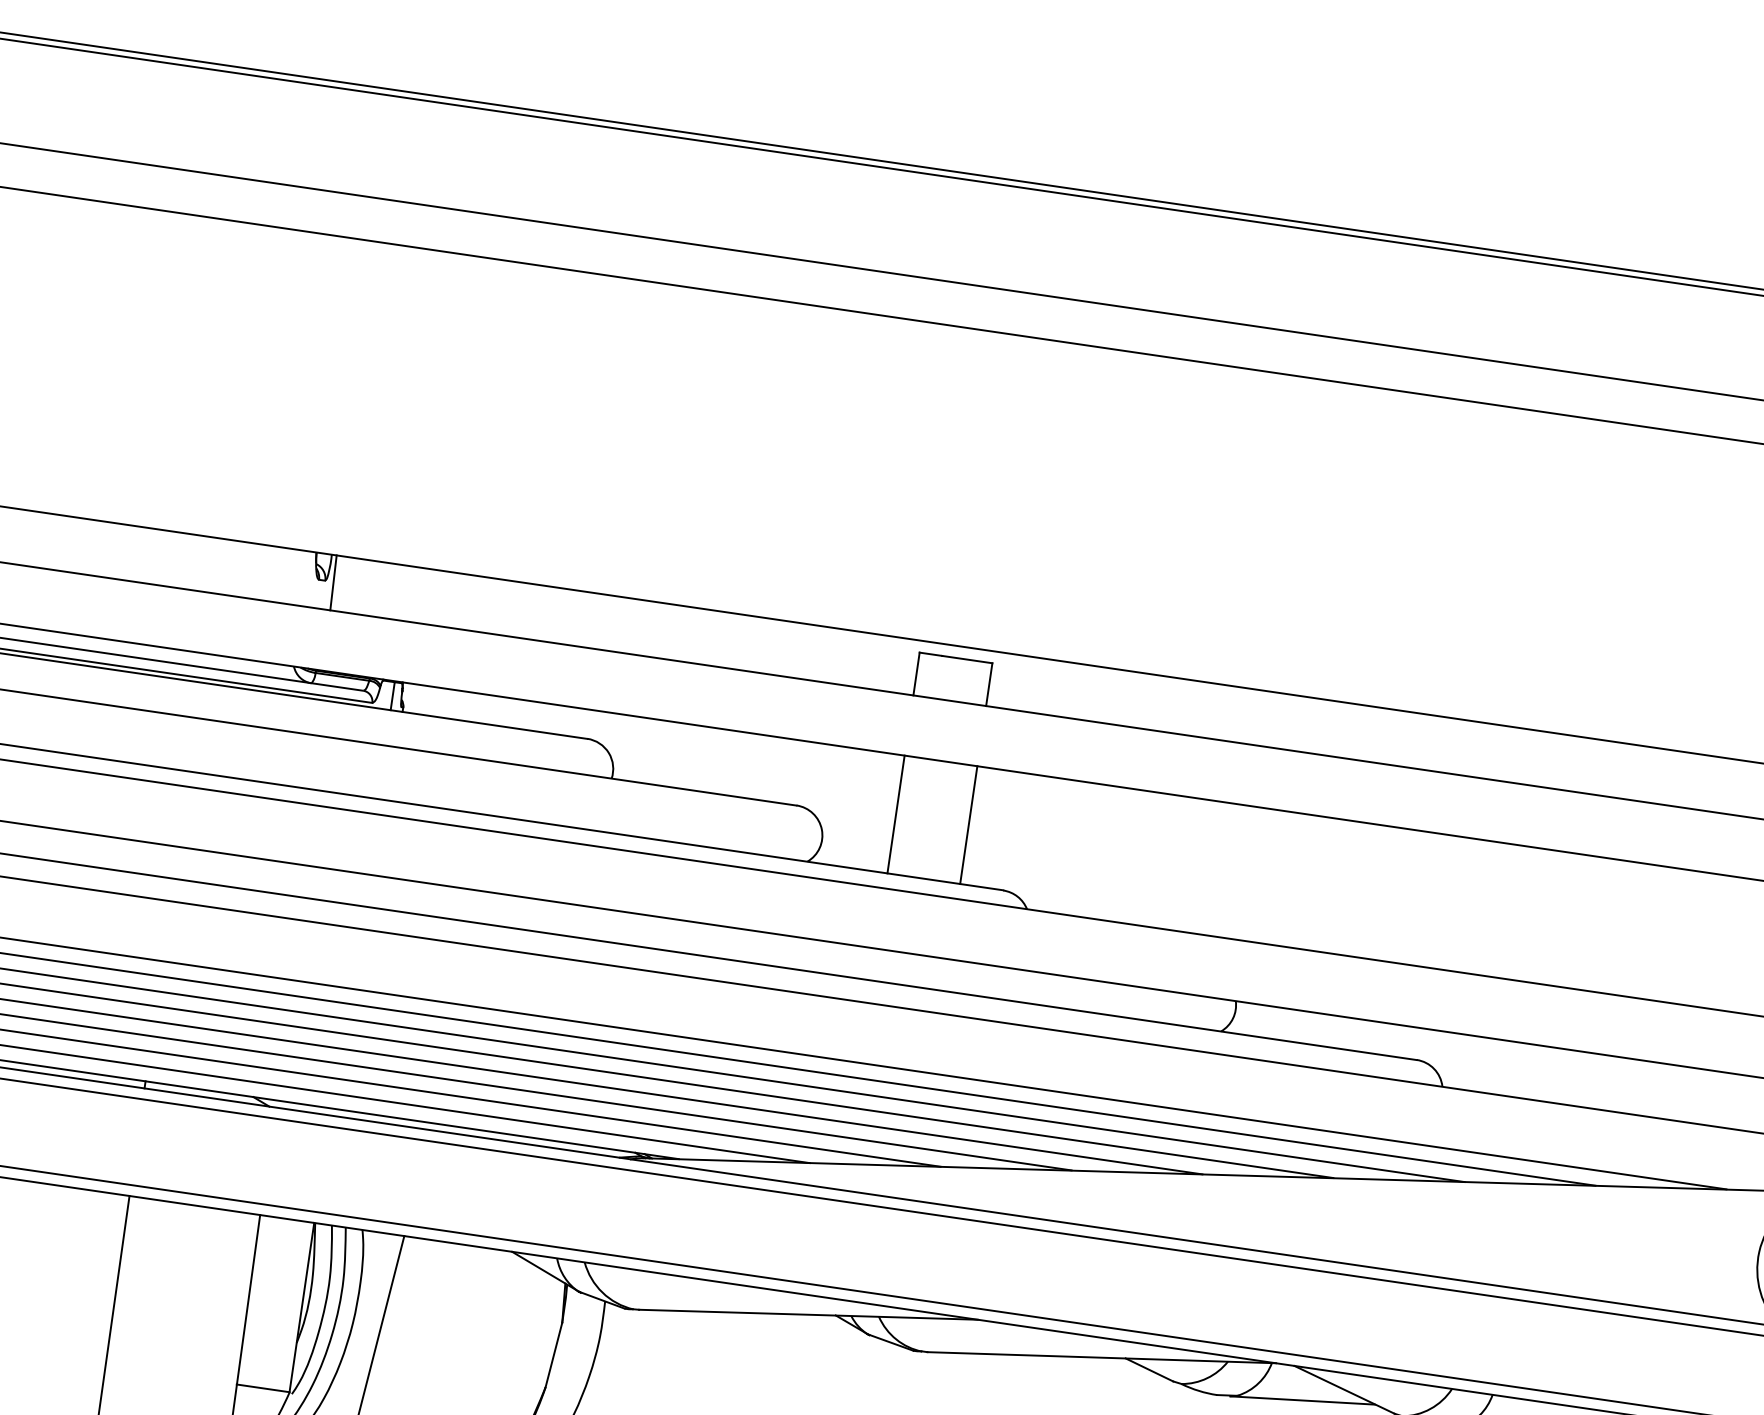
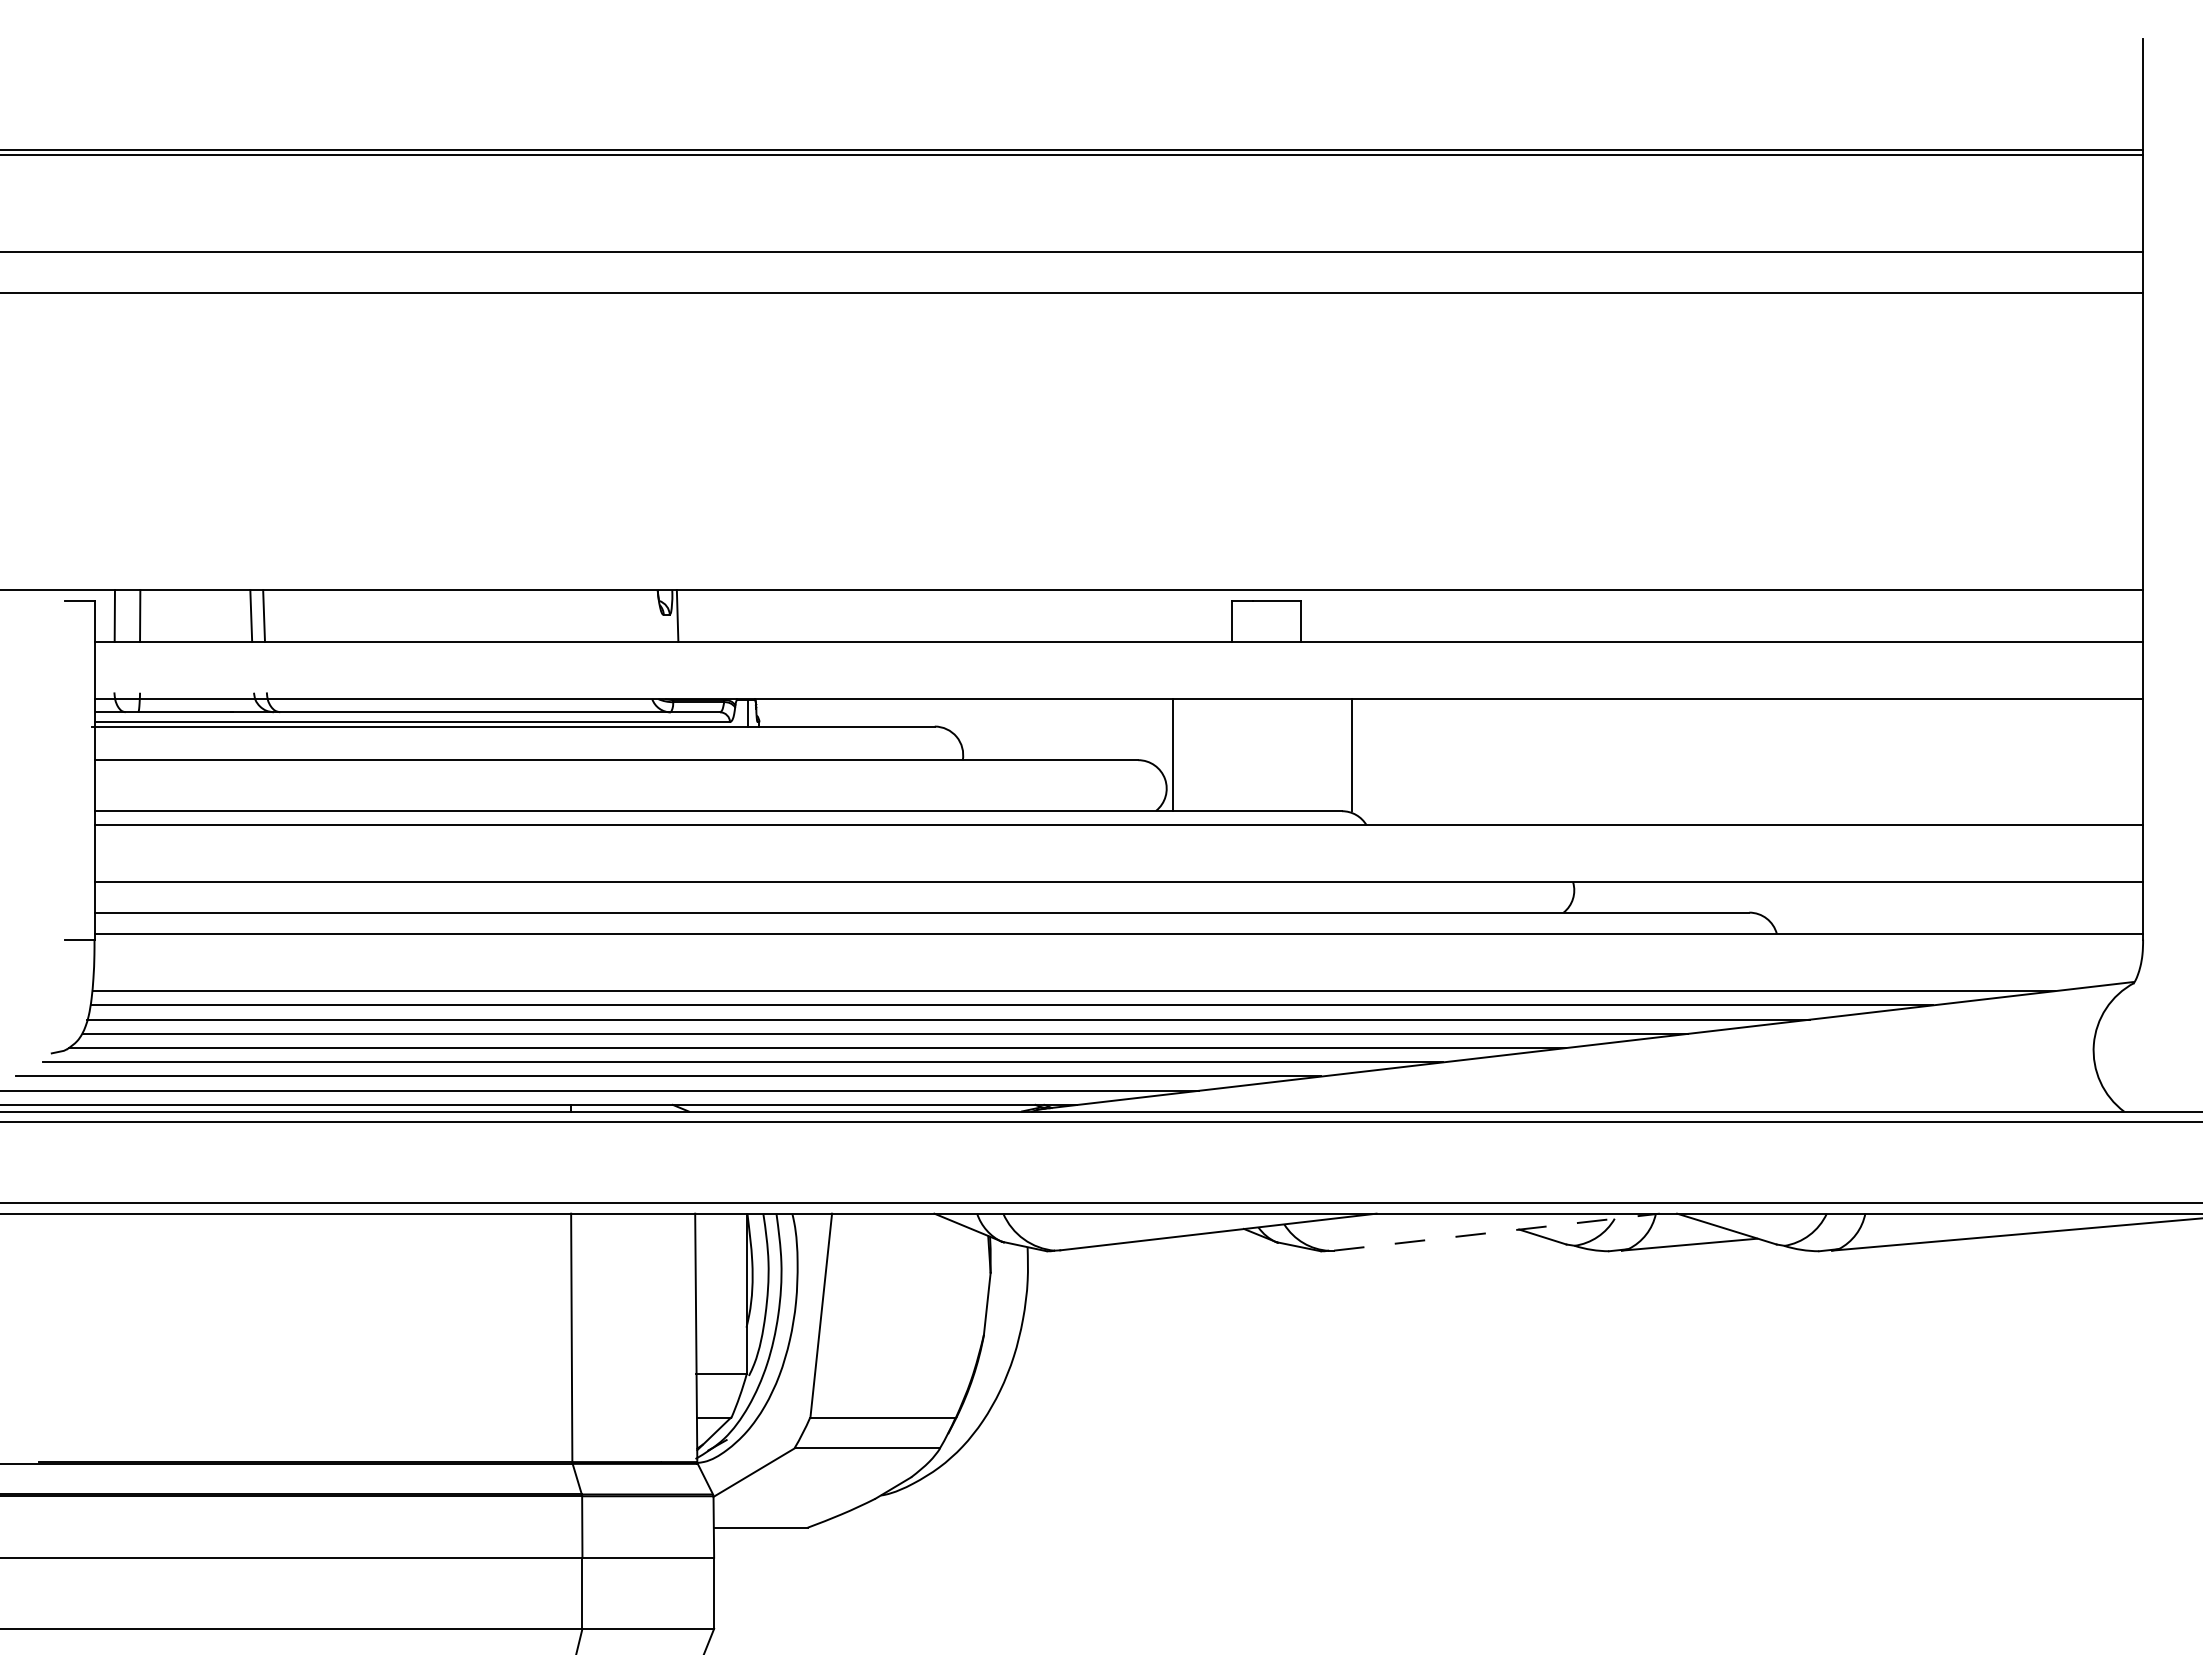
line: (896, 813) -> (1173, 754), moved
line: (969, 824) -> (1352, 754), moved
line: (1101, 1357) -> (1496, 1232), solid -> dashed

